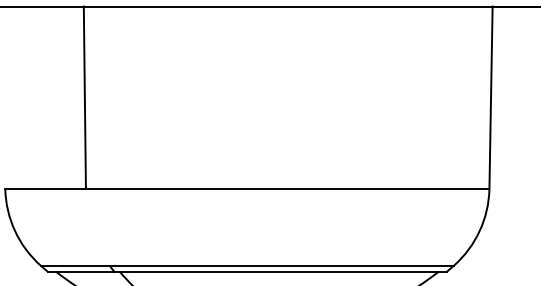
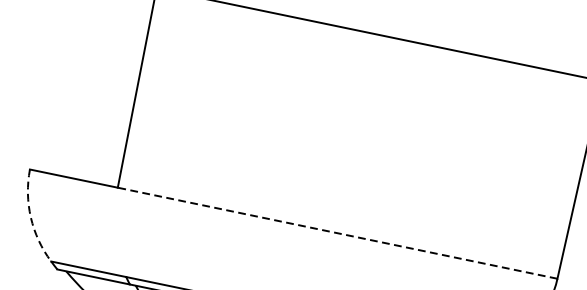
line: (287, 188) -> (337, 233), solid -> dashed
arc: (14, 230) -> (30, 217), solid -> dashed

